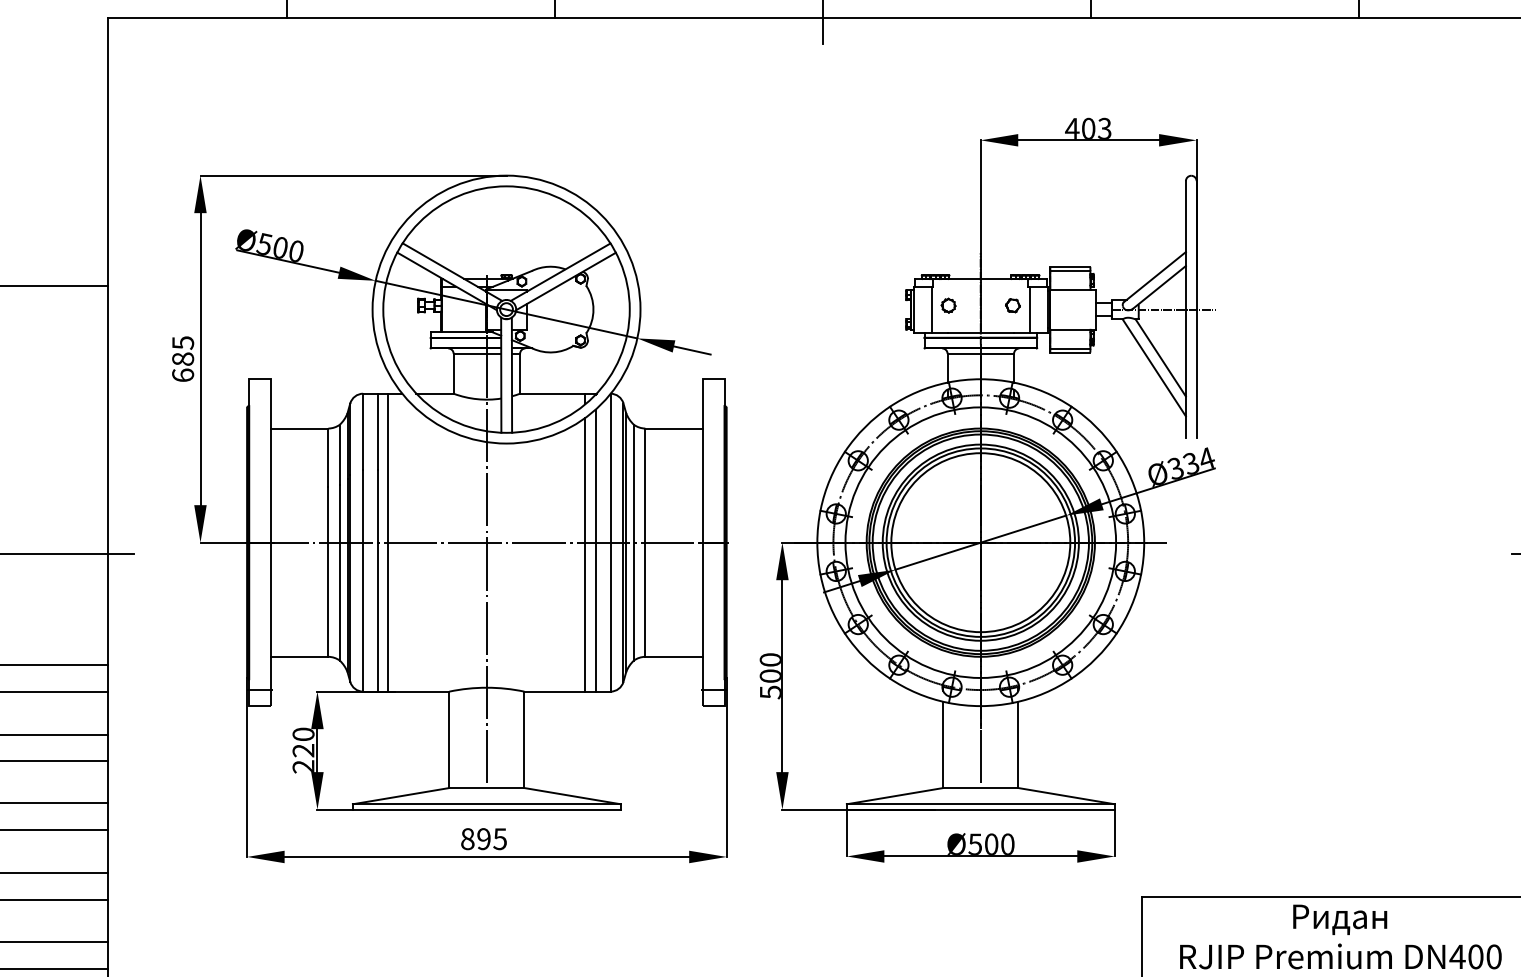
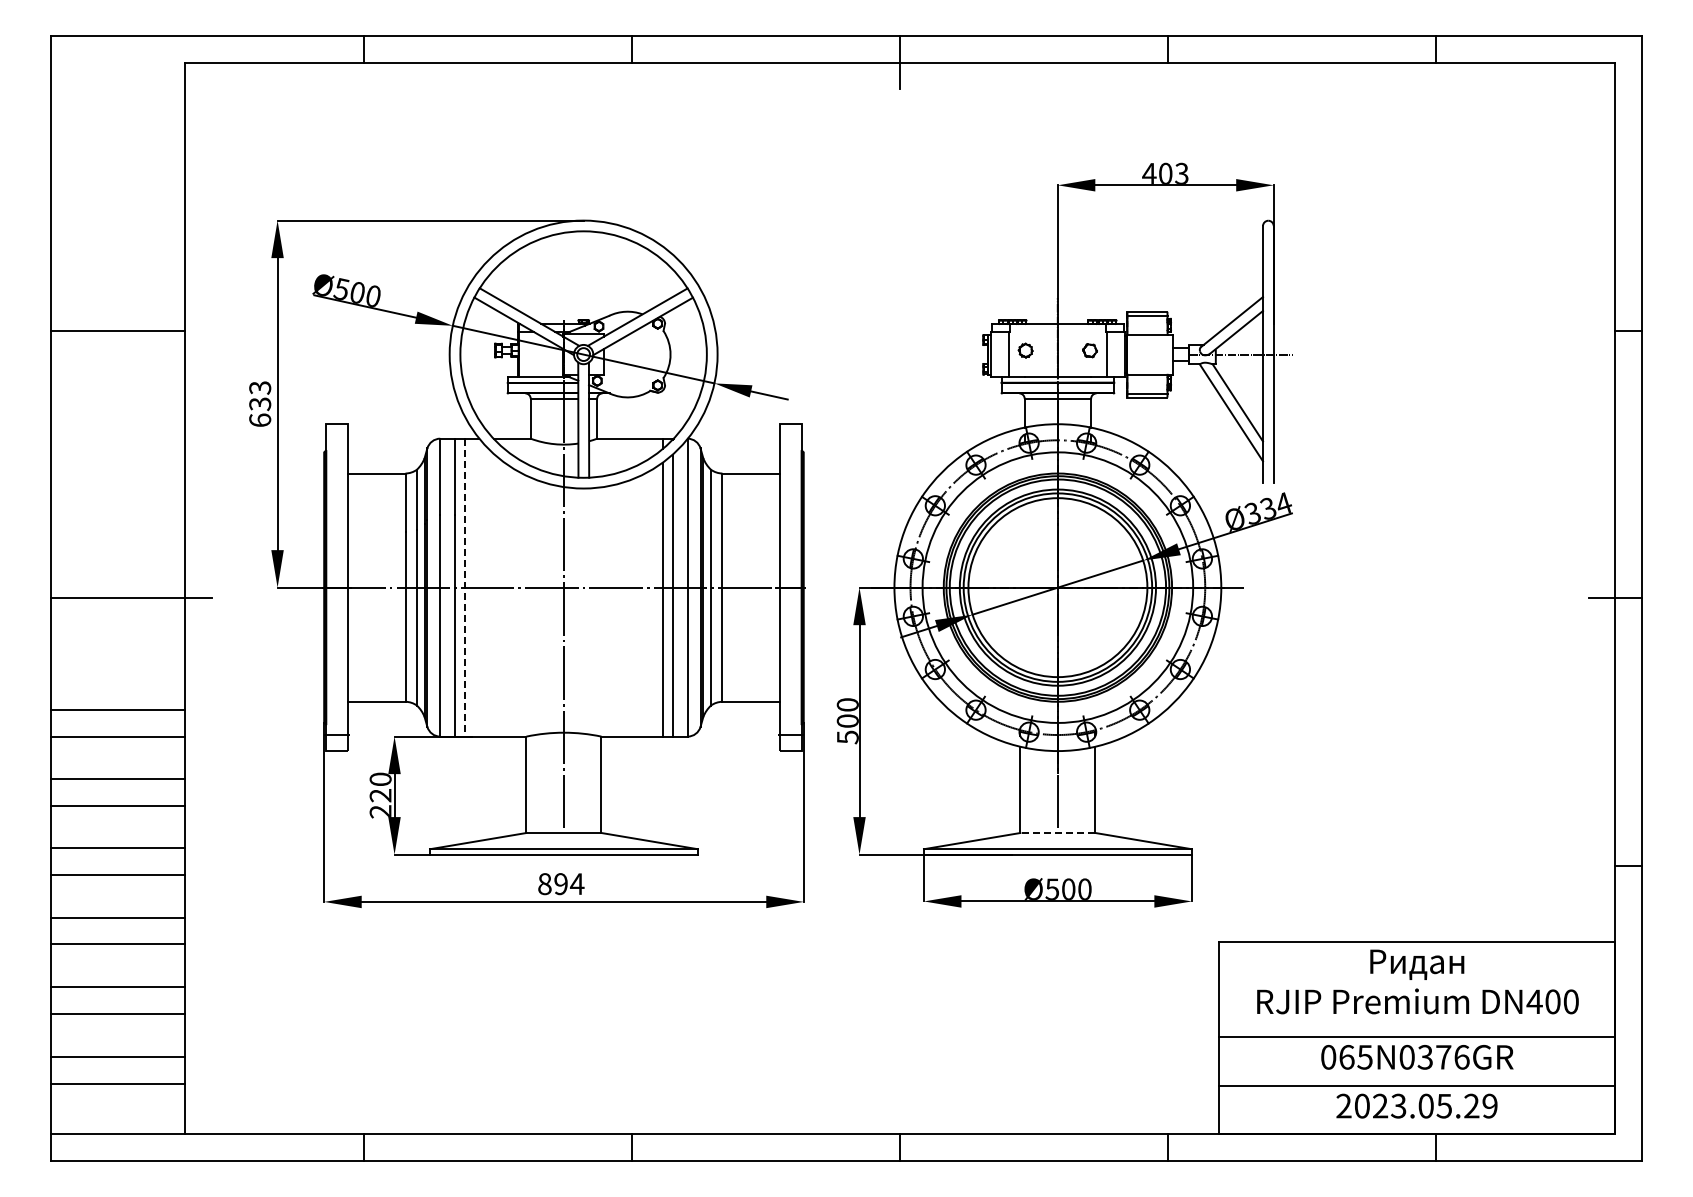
text: (183, 351) -> (260, 396), 685 -> 633
line: (388, 542) -> (465, 587), solid -> dashed
line: (980, 788) -> (1057, 833), solid -> dashed
text: (500, 839) -> (577, 884), 895 -> 894

